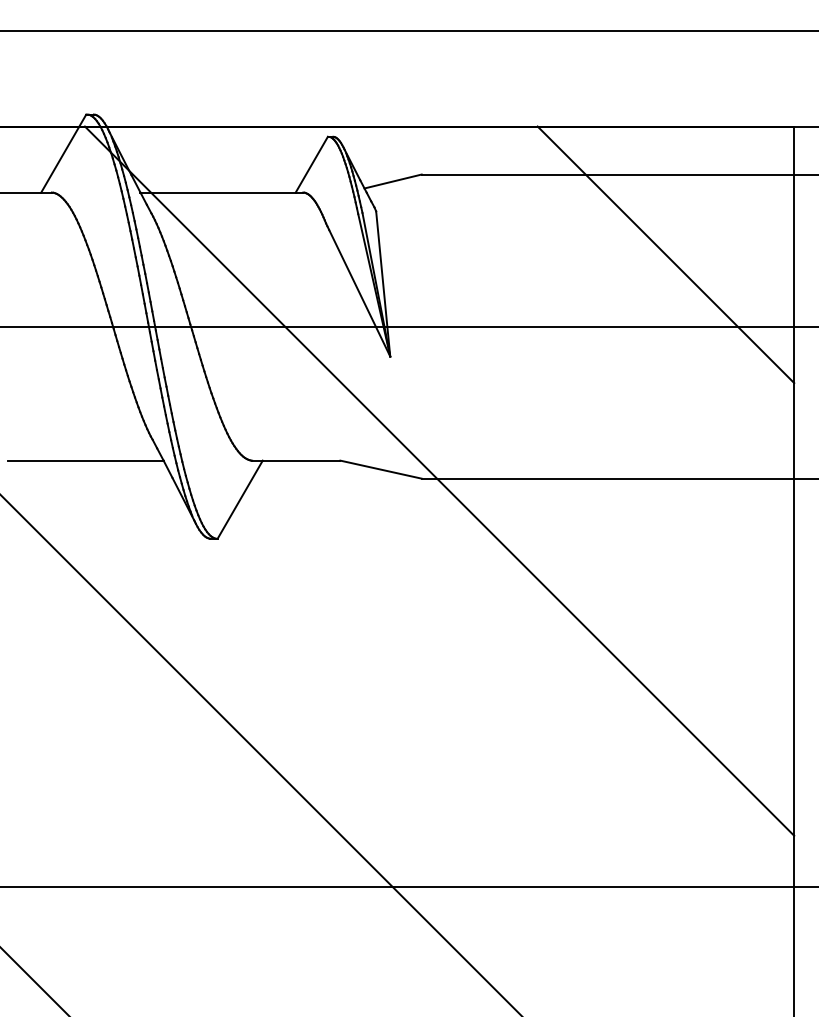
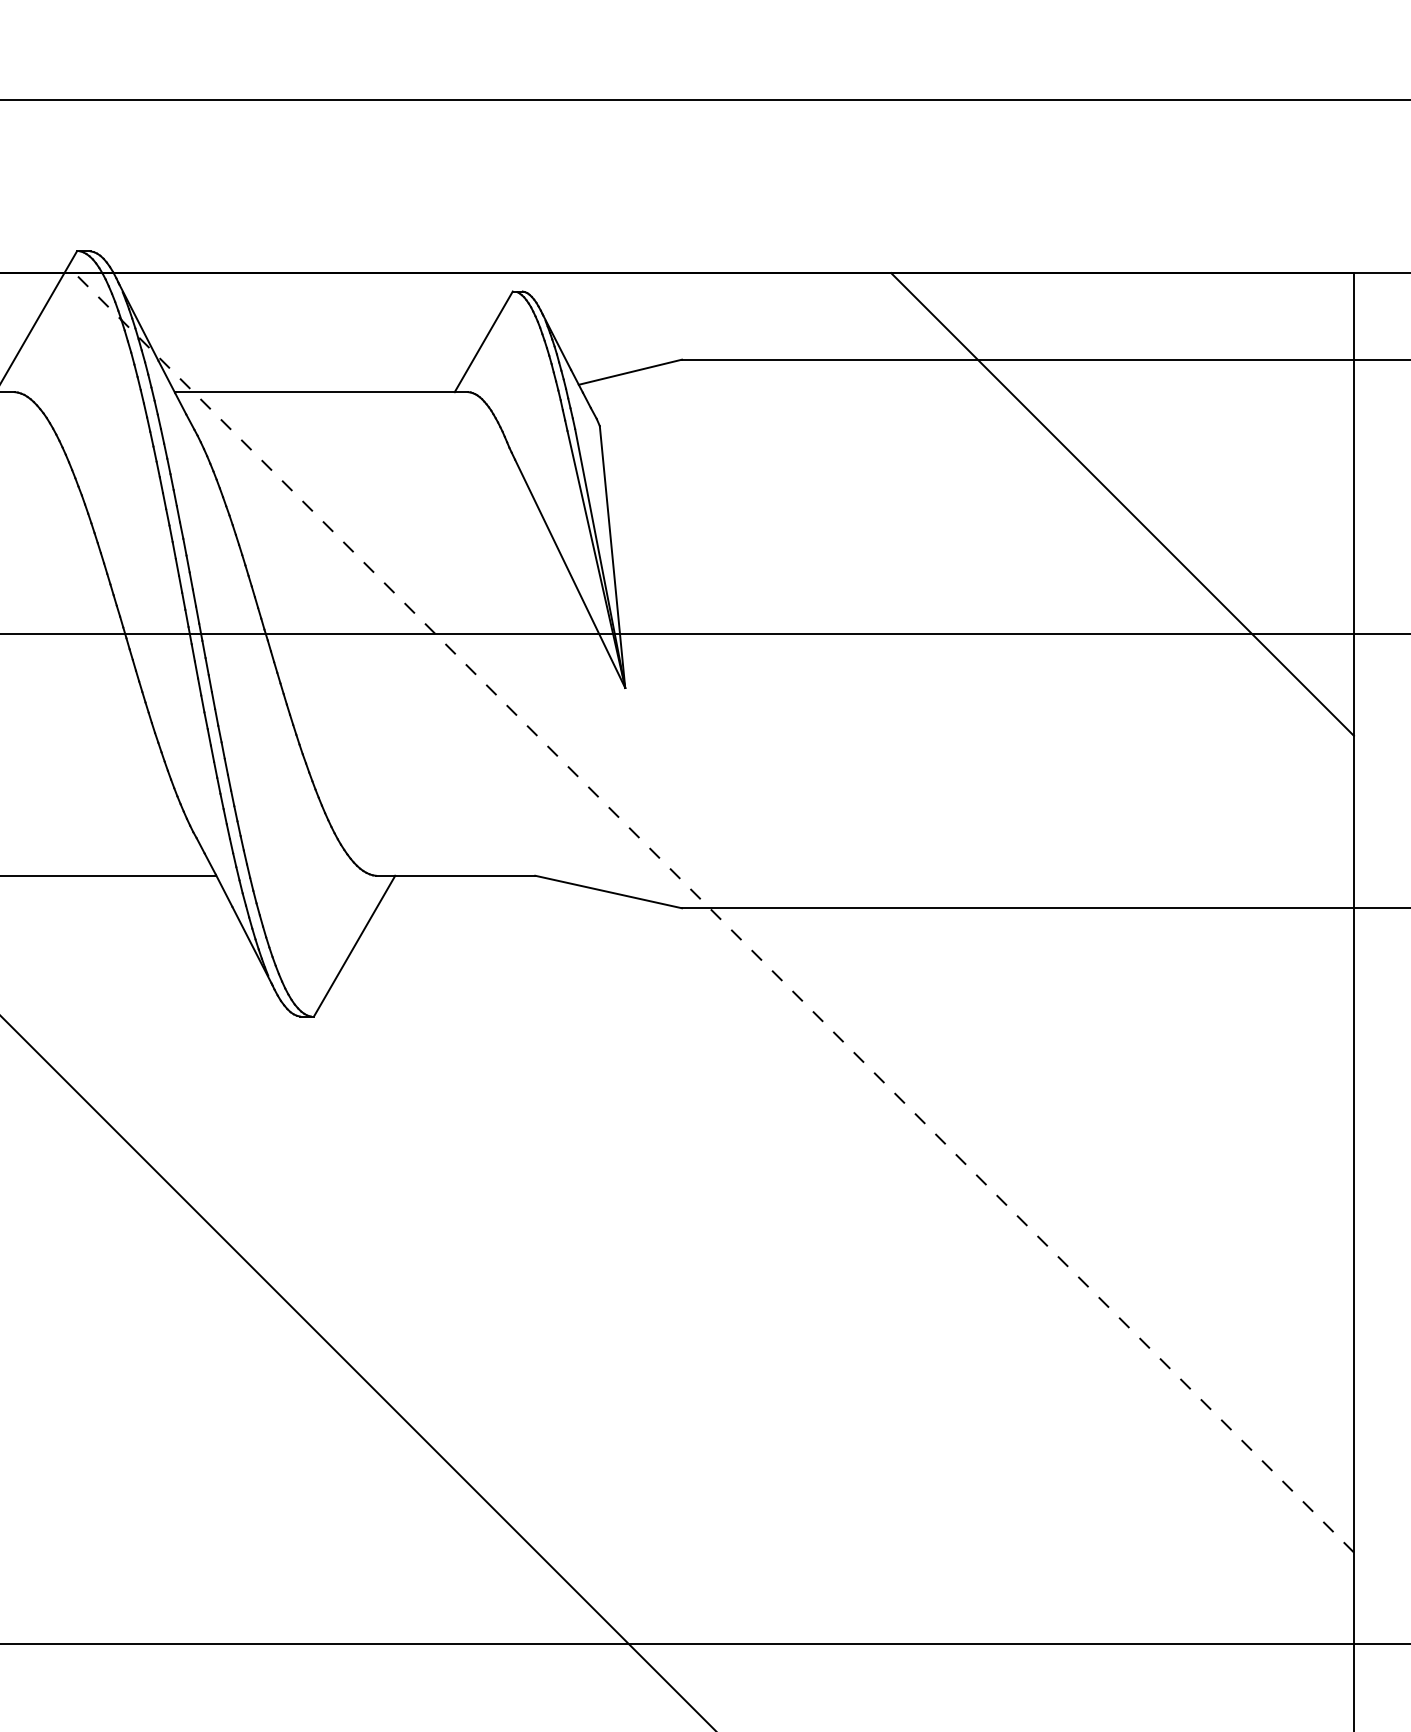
line: (439, 481) -> (714, 913), solid -> dashed

